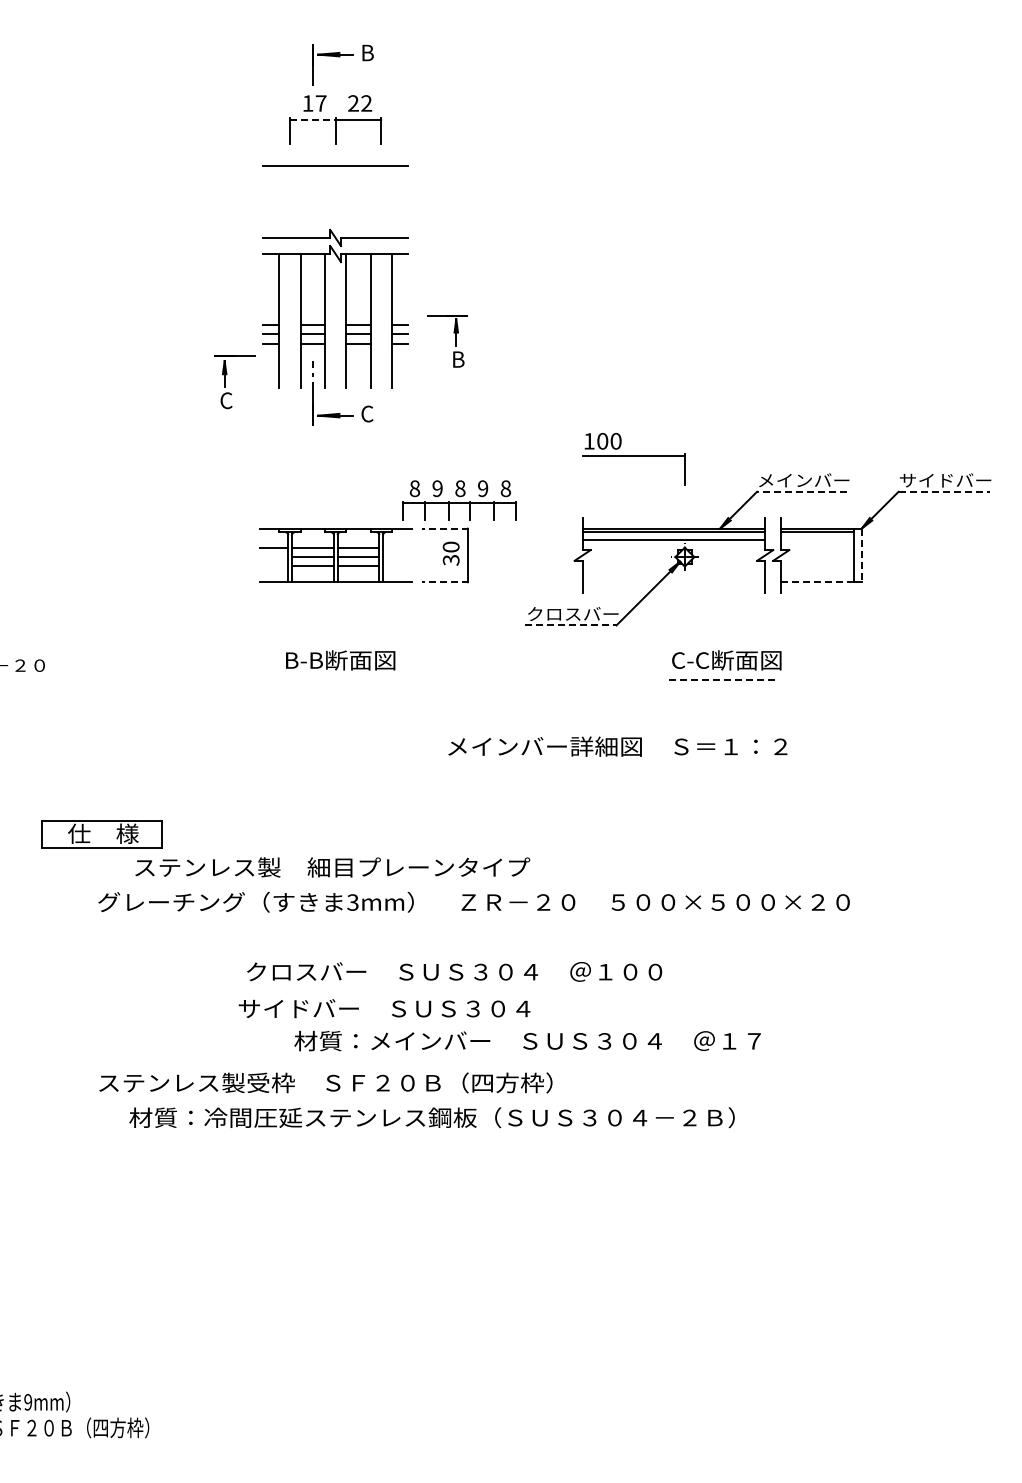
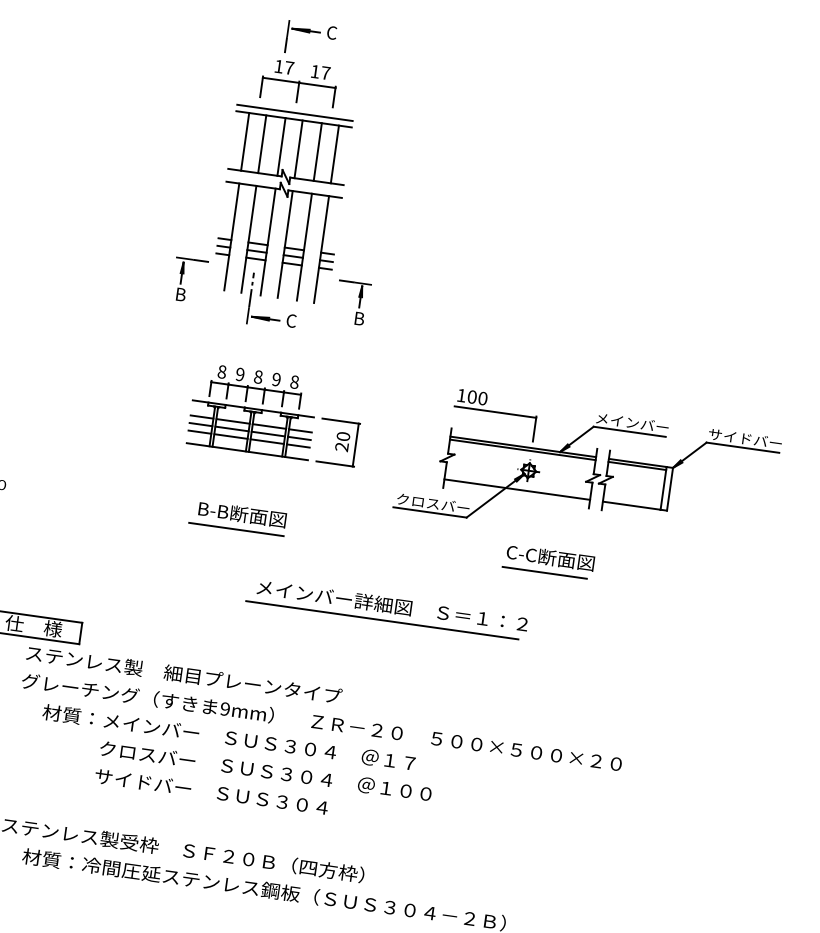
text: (367, 52) -> (332, 32), B -> C
text: (360, 103) -> (320, 72), 22 -> 17
line: (312, 120) -> (280, 80), dashed -> solid
line: (335, 157) -> (294, 112), added
line: (279, 201) -> (245, 141), added
line: (300, 201) -> (261, 143), added
line: (324, 201) -> (281, 146), added
line: (346, 201) -> (298, 149), added
line: (370, 201) -> (317, 151), added
line: (391, 201) -> (334, 154), added
part: (455, 341) -> (359, 304), moved
text: (226, 400) -> (180, 294), C -> B
part: (633, 459) -> (494, 415), moved
line: (801, 491) -> (629, 431), dashed -> solid
line: (944, 491) -> (743, 447), dashed -> solid
part: (459, 500) -> (256, 386), moved
line: (445, 528) -> (340, 421), dashed -> solid
line: (673, 540) -> (516, 489), moved
line: (397, 547) -> (300, 430), added
line: (861, 555) -> (669, 489), dashed -> solid
line: (273, 557) -> (200, 424), added
line: (397, 557) -> (299, 438), added
text: (451, 559) -> (342, 446), 30 -> 20
line: (273, 566) -> (199, 432), added
line: (397, 566) -> (298, 446), added
line: (445, 582) -> (334, 464), dashed -> solid
line: (816, 582) -> (630, 505), dashed -> solid
line: (570, 625) -> (429, 512), dashed -> solid
line: (335, 679) -> (236, 529), added
line: (722, 679) -> (545, 572), dashed -> solid
text: (617, 746) -> (392, 605), moved
line: (530, 766) -> (382, 620), added
text: (332, 867) -> (184, 674), moved
text: (352, 902) -> (224, 709), 3mm -> 9mm
text: (454, 971) -> (265, 770), moved
text: (384, 1008) -> (211, 791), moved
text: (527, 1040) -> (229, 737), moved

